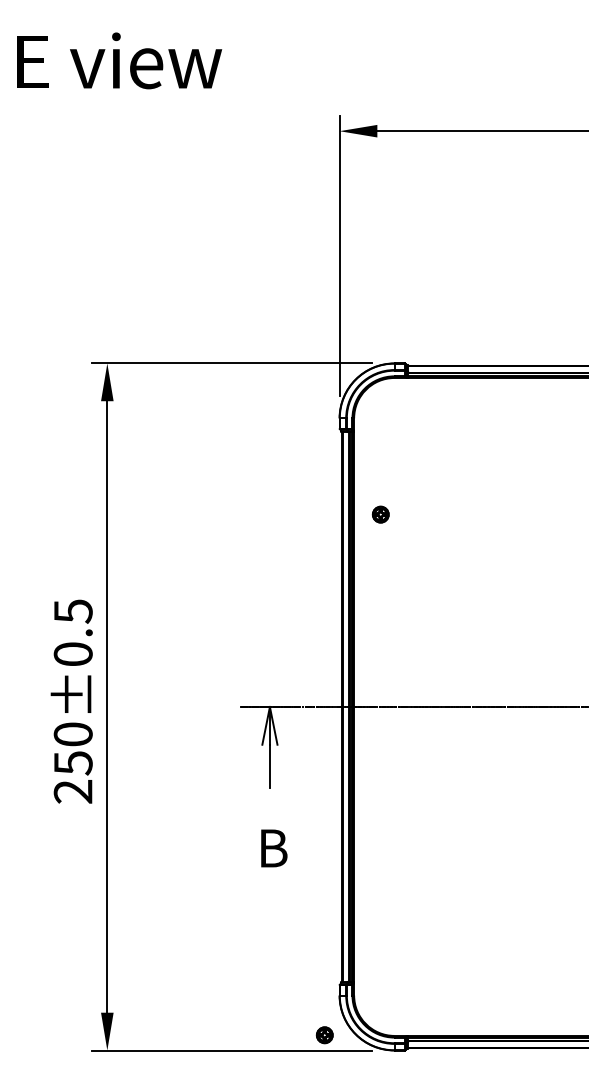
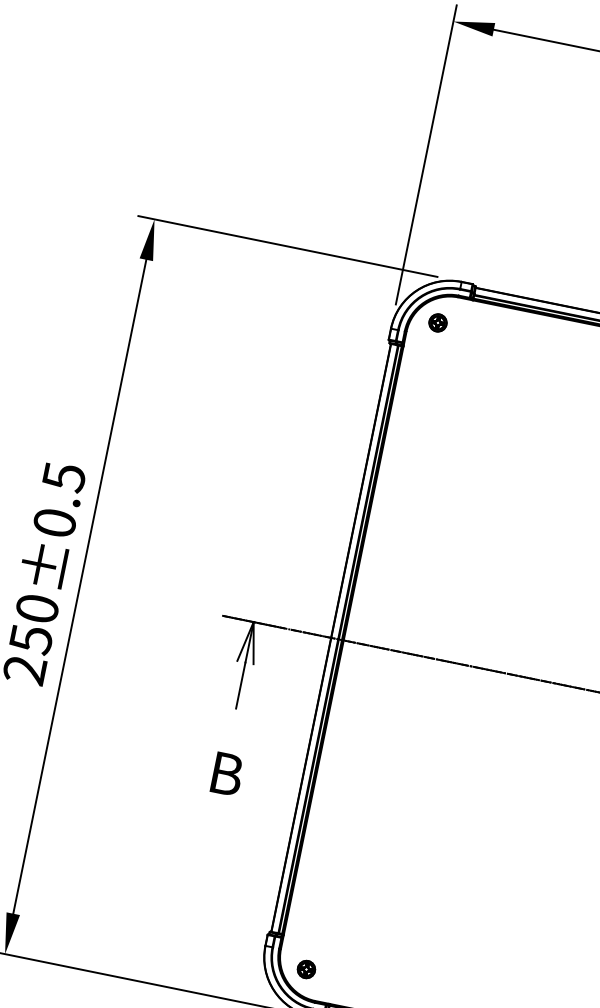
part: (380, 514) -> (437, 322), moved
part: (324, 1035) -> (306, 969), moved

